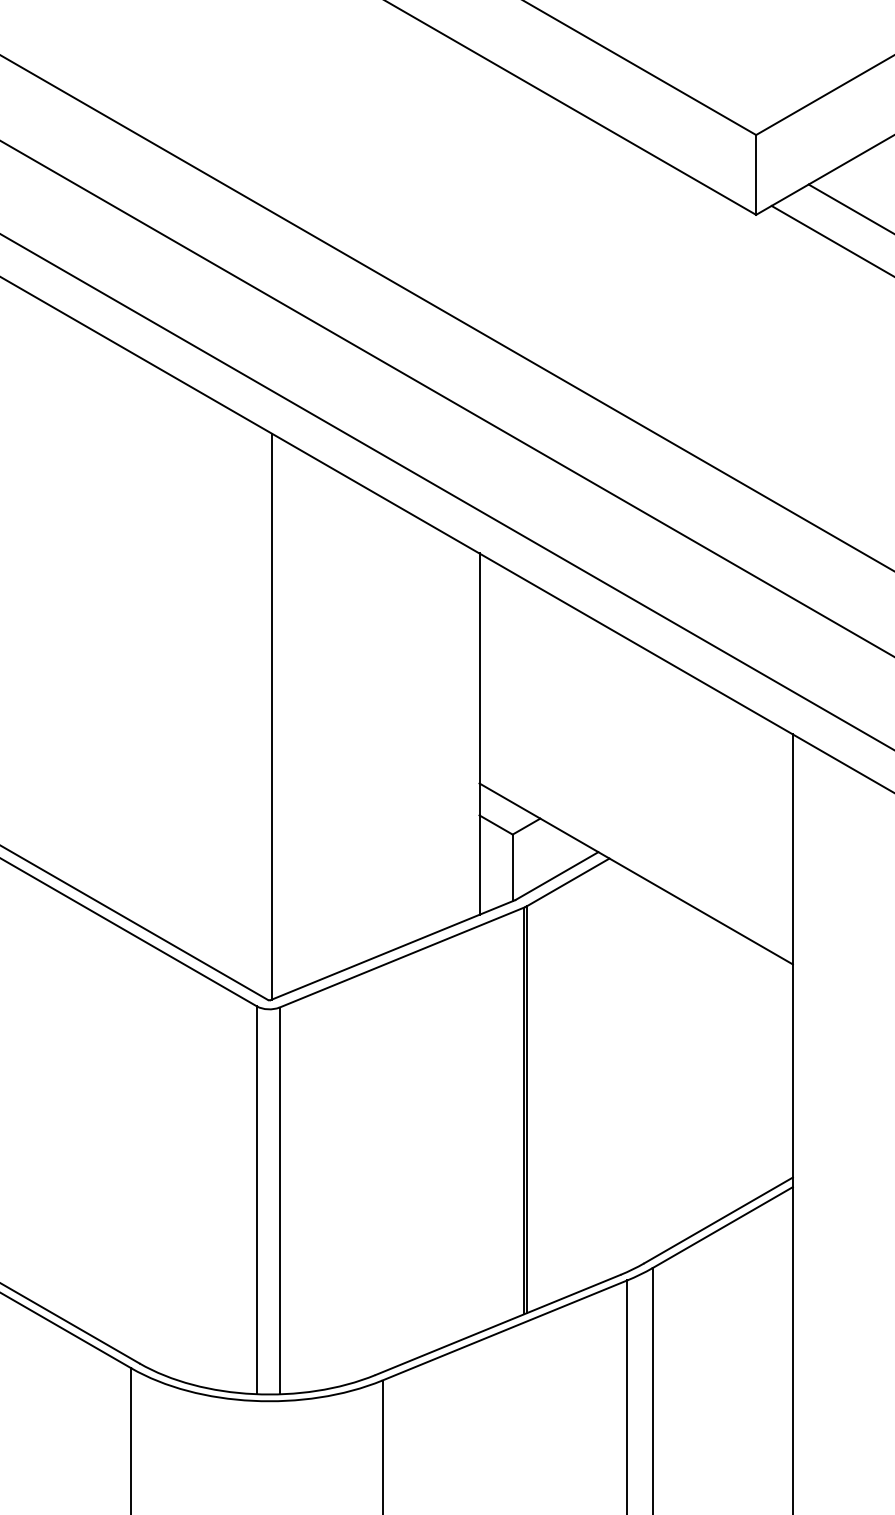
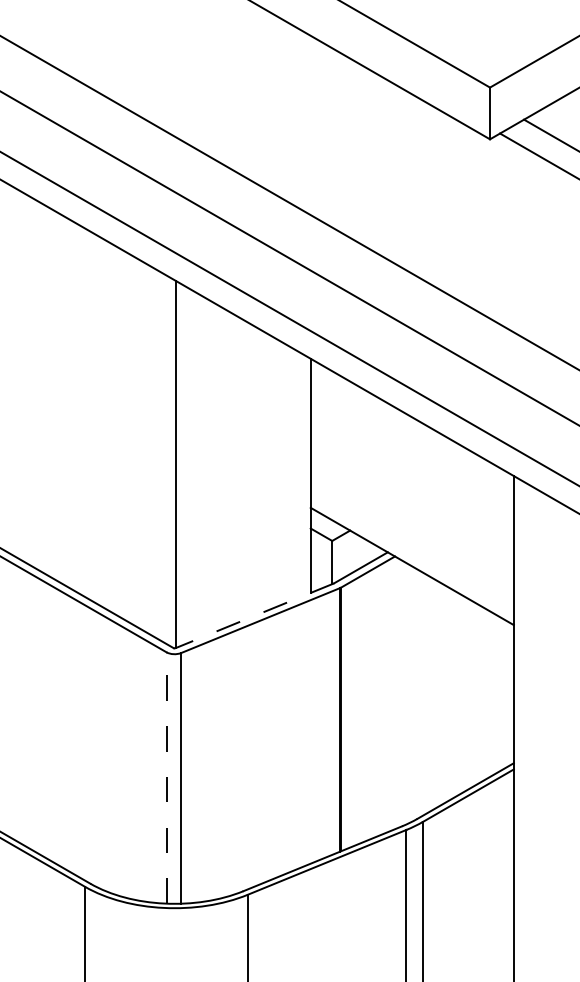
line: (392, 949) -> (254, 615), solid -> dashed
line: (256, 1199) -> (166, 777), solid -> dashed

